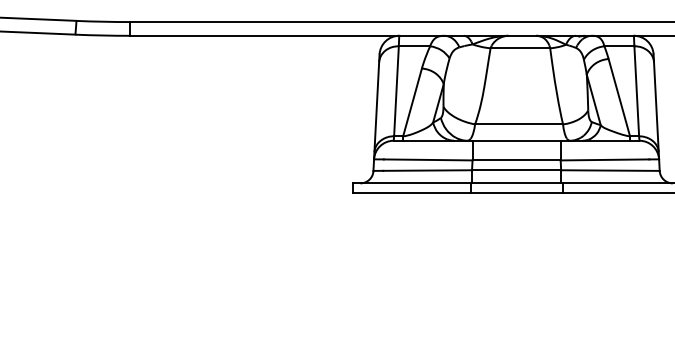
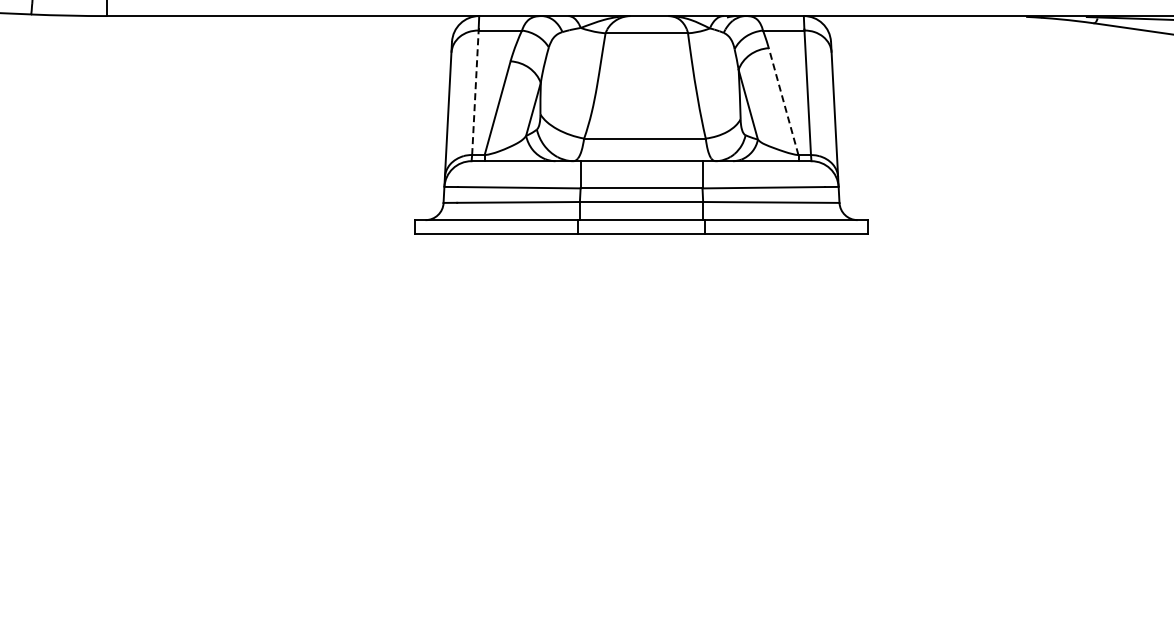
line: (396, 91) -> (475, 92), solid -> dashed
line: (619, 97) -> (783, 101), solid -> dashed

